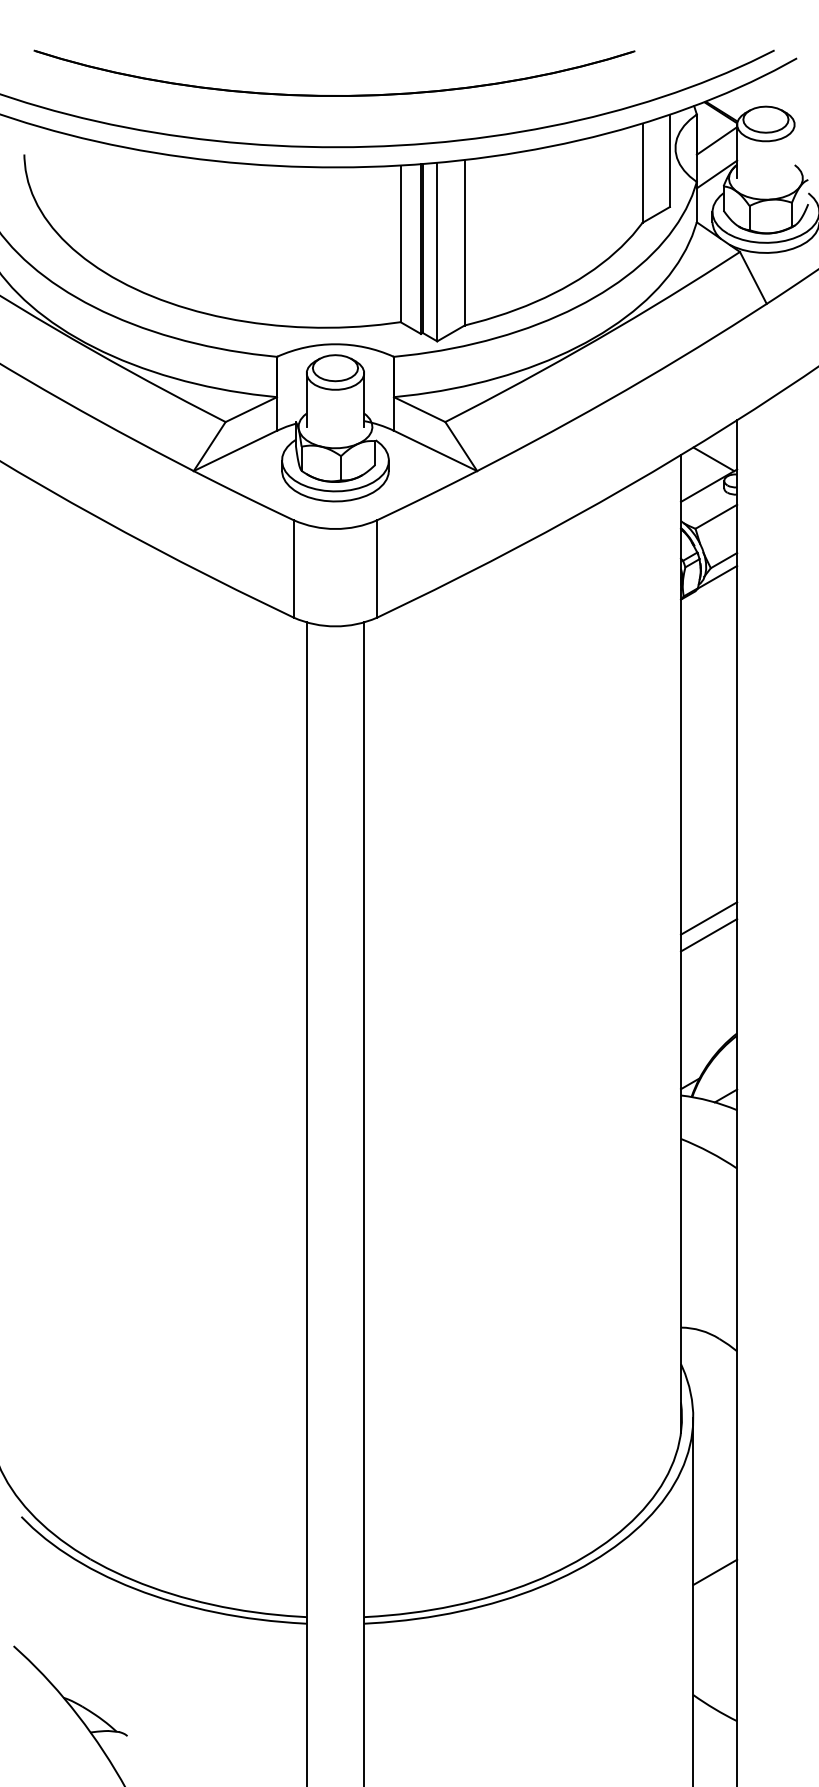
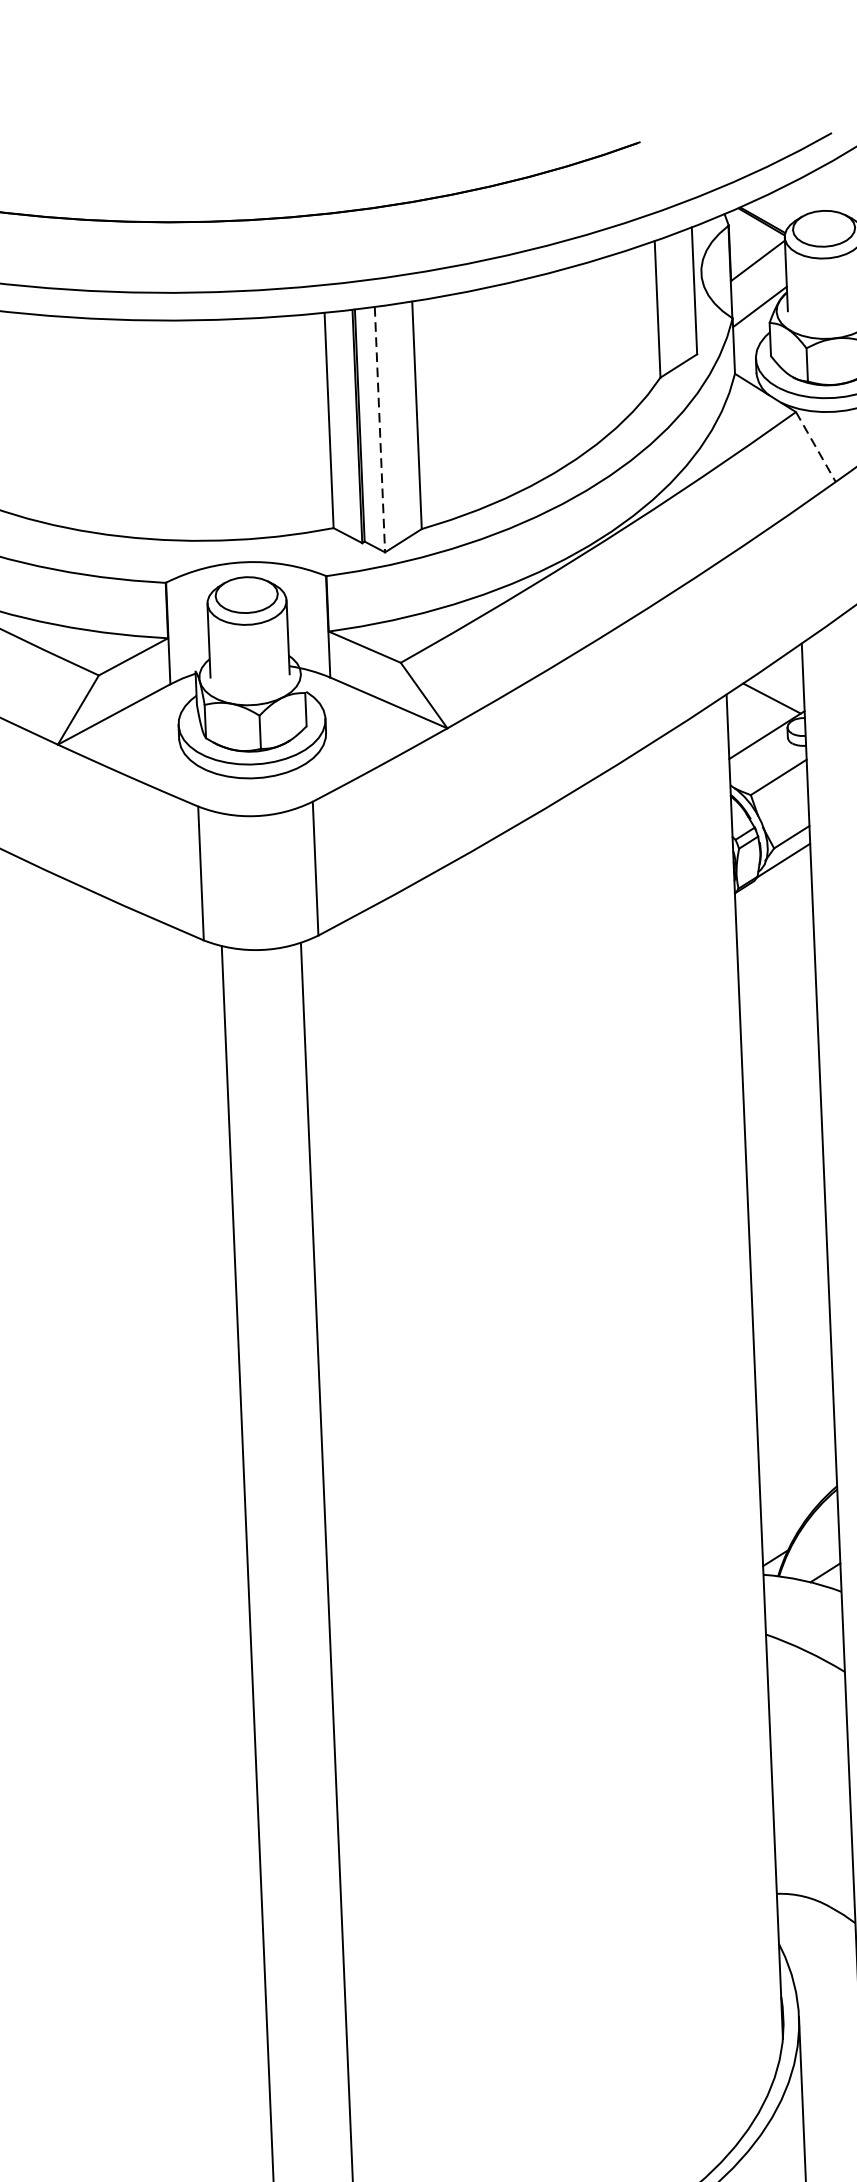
line: (437, 252) -> (380, 430), solid -> dashed
line: (753, 278) -> (816, 447), solid -> dashed
line: (708, 918) -> (791, 1329), removed
line: (708, 935) -> (792, 1353), removed

